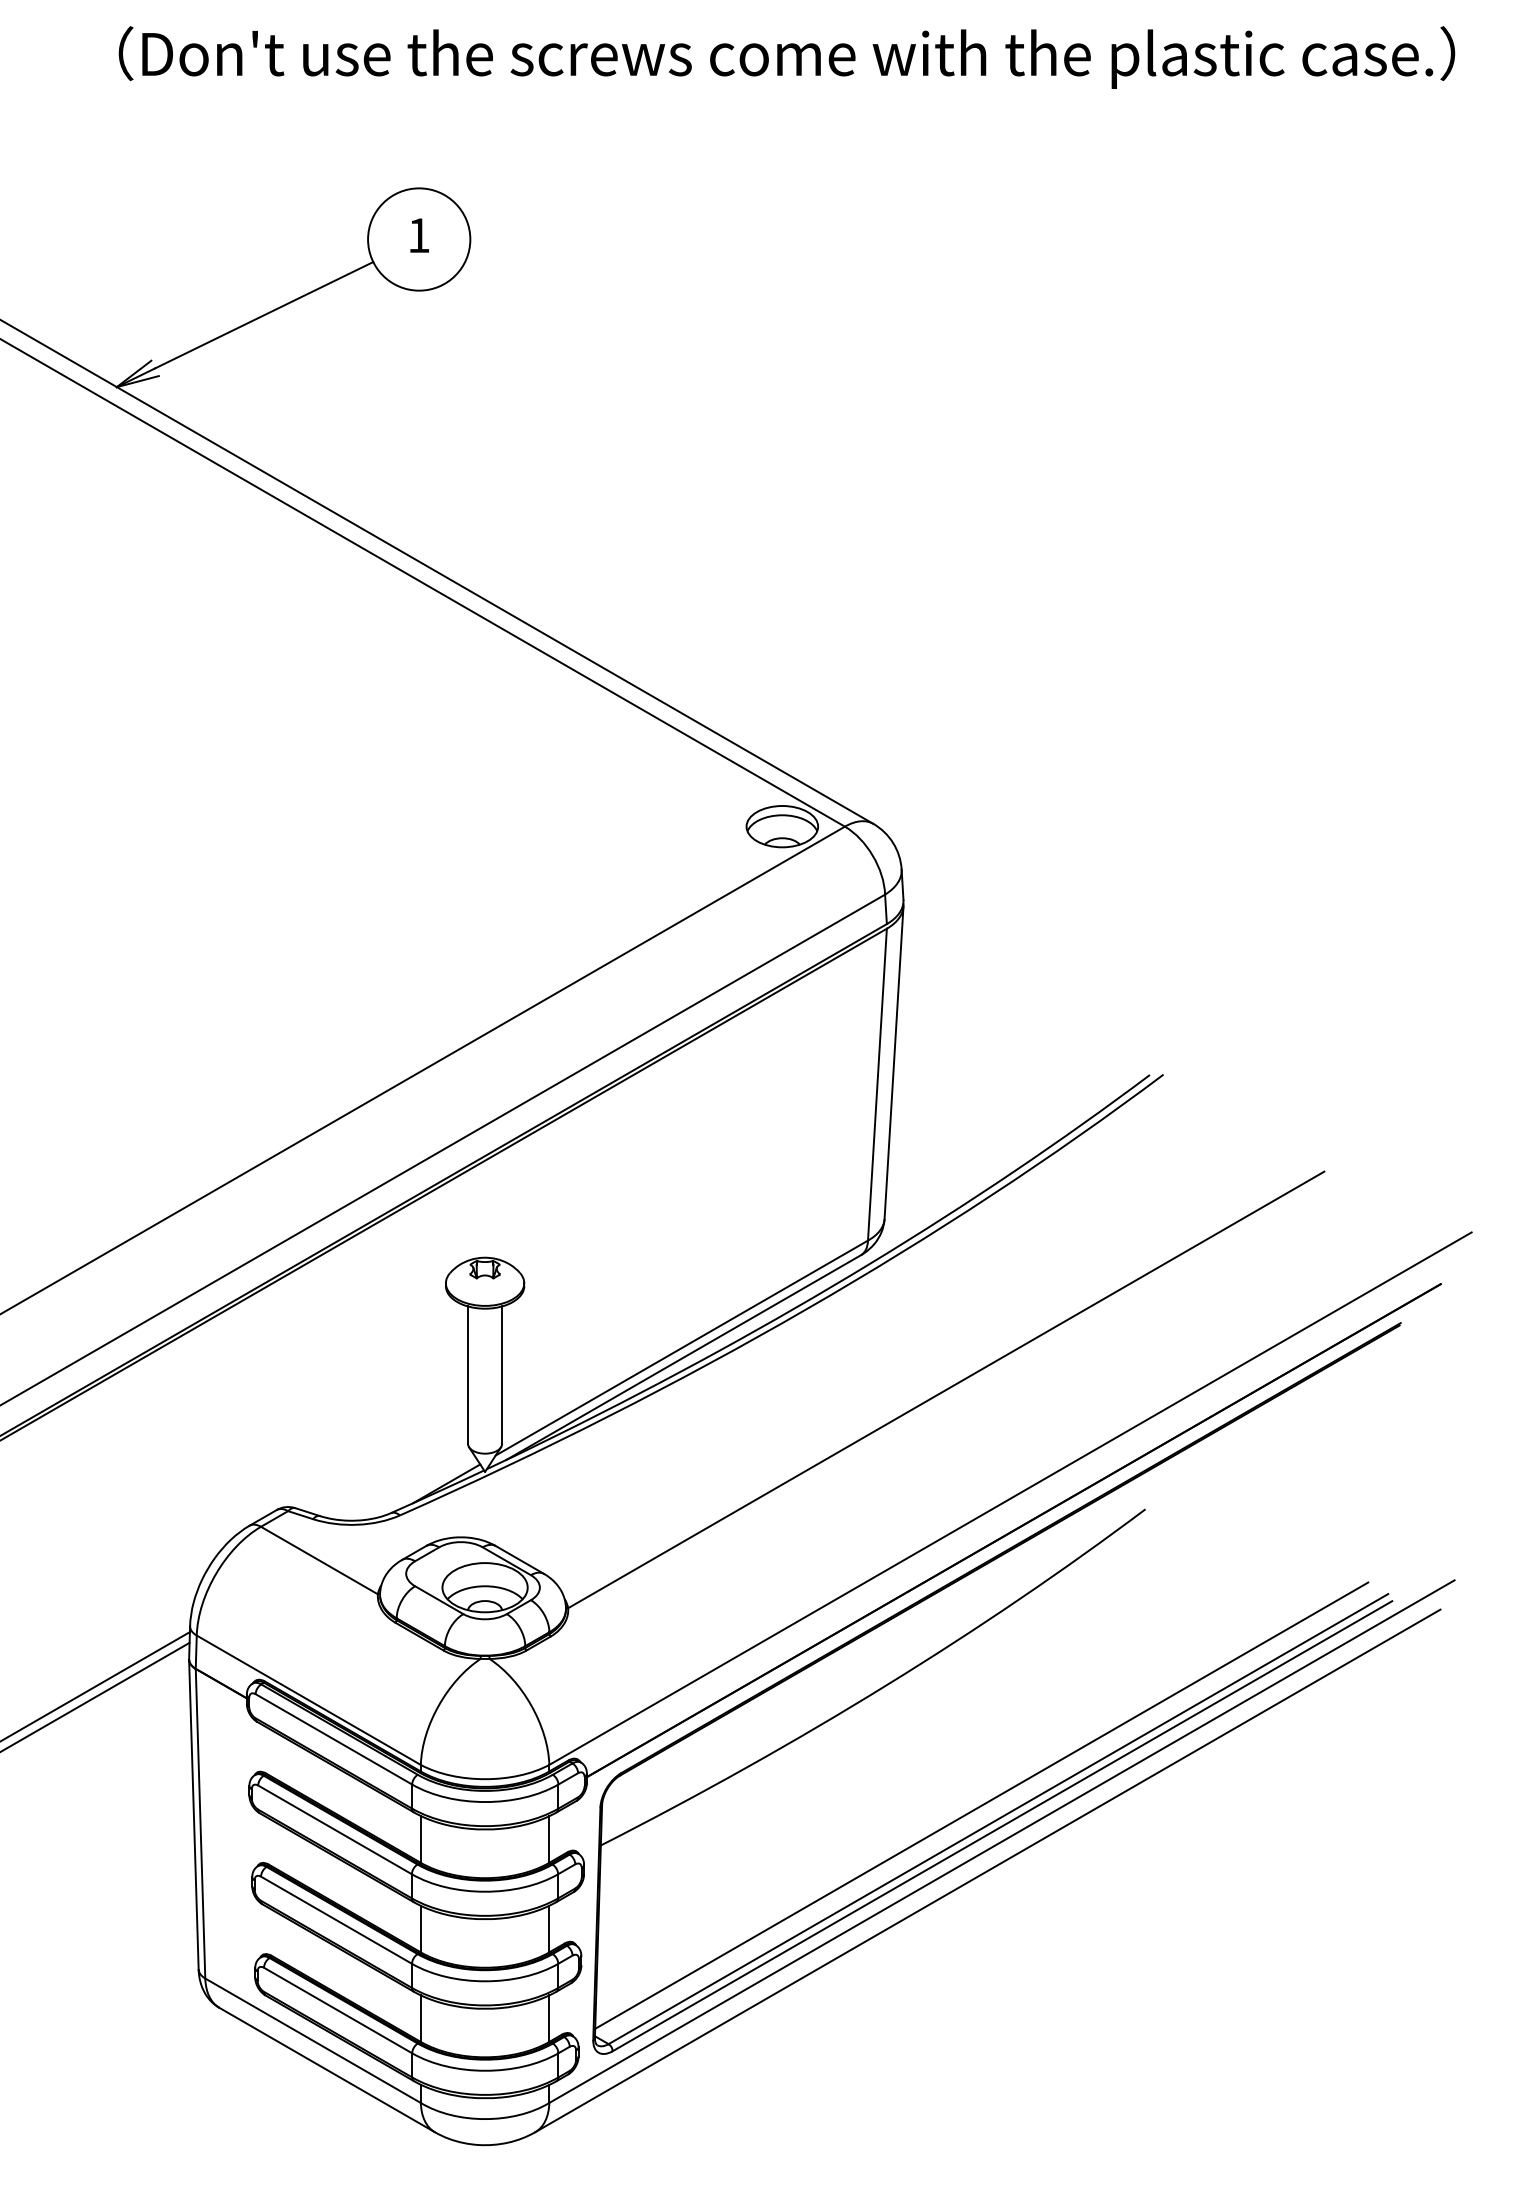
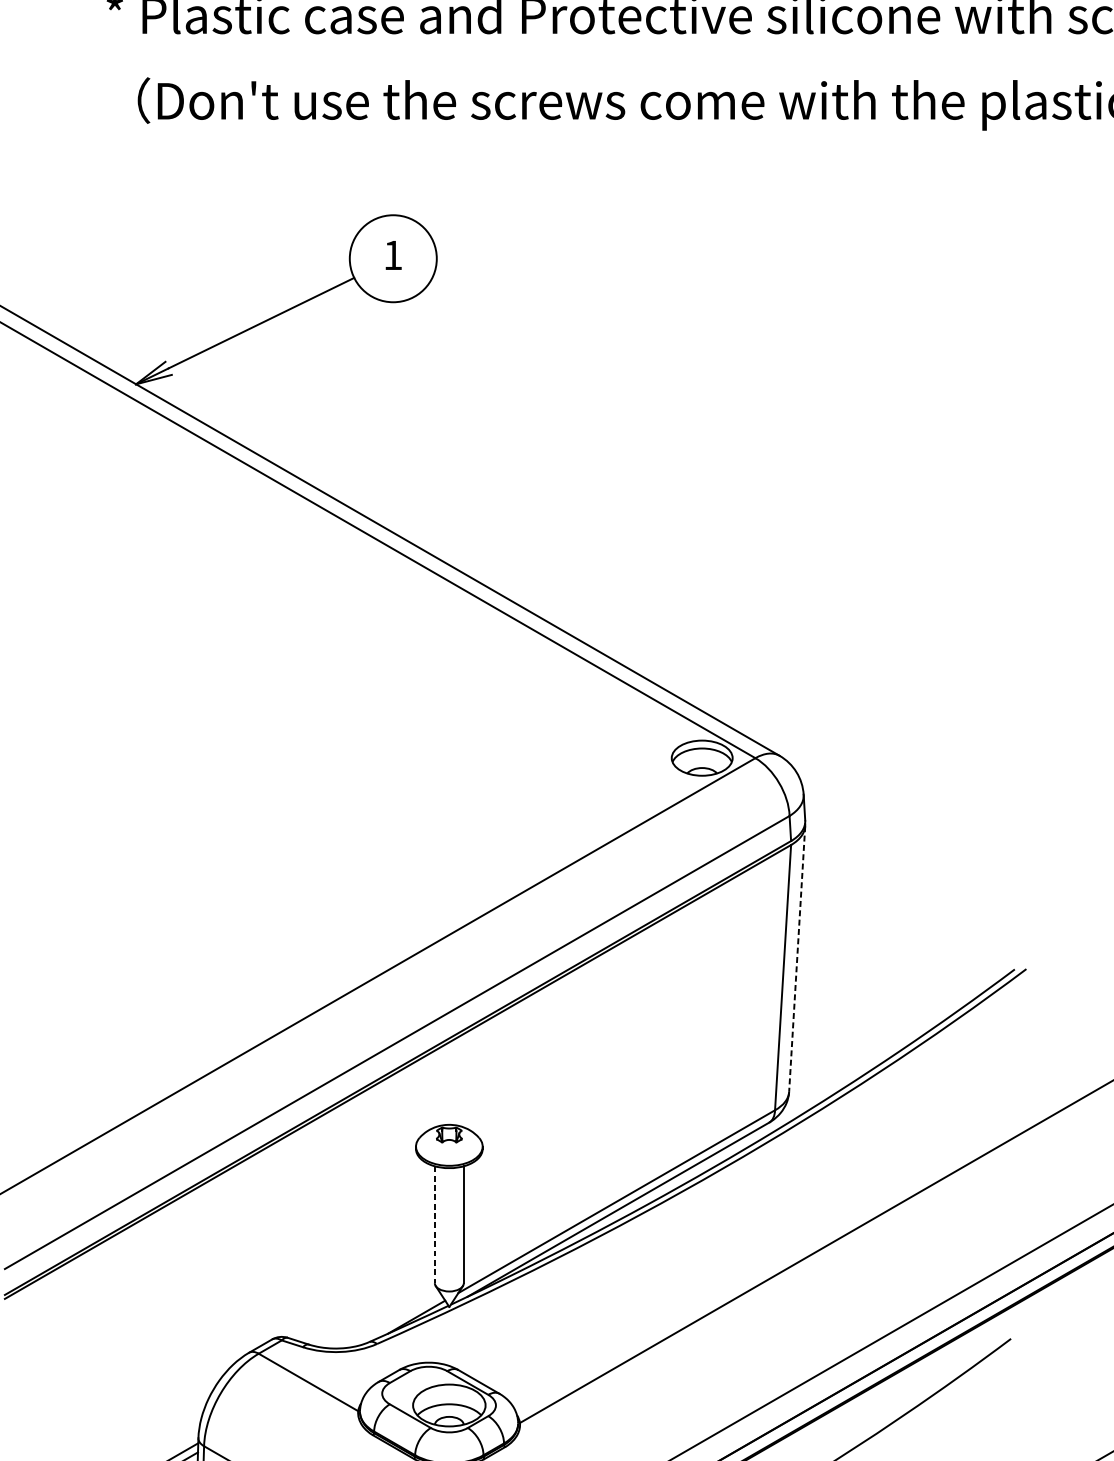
line: (894, 1063) -> (797, 959), solid -> dashed
line: (468, 1375) -> (435, 1225), solid -> dashed

